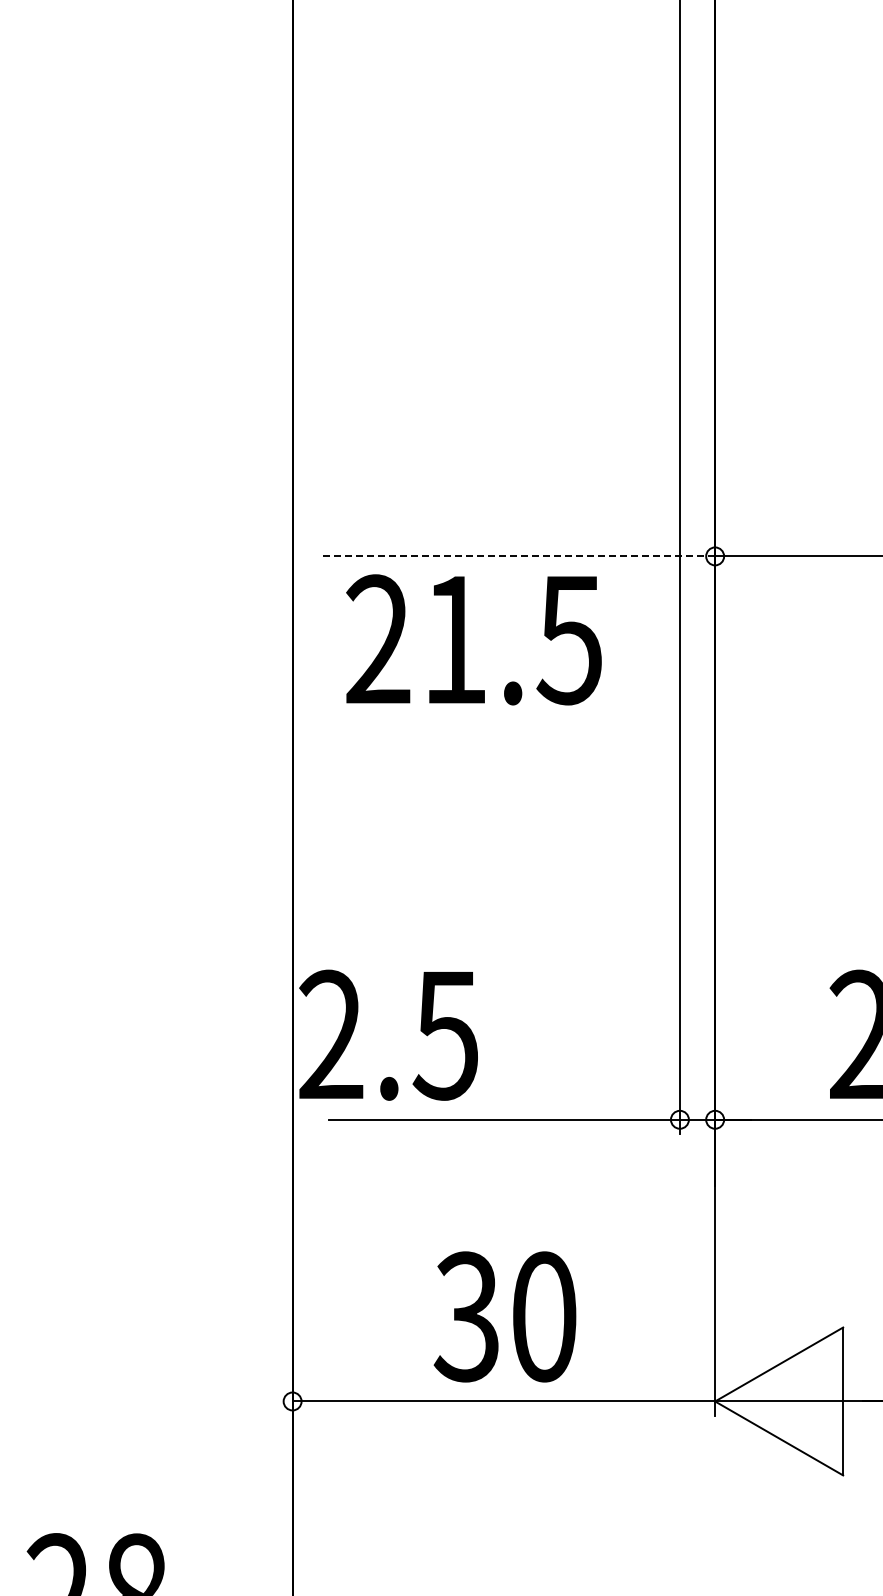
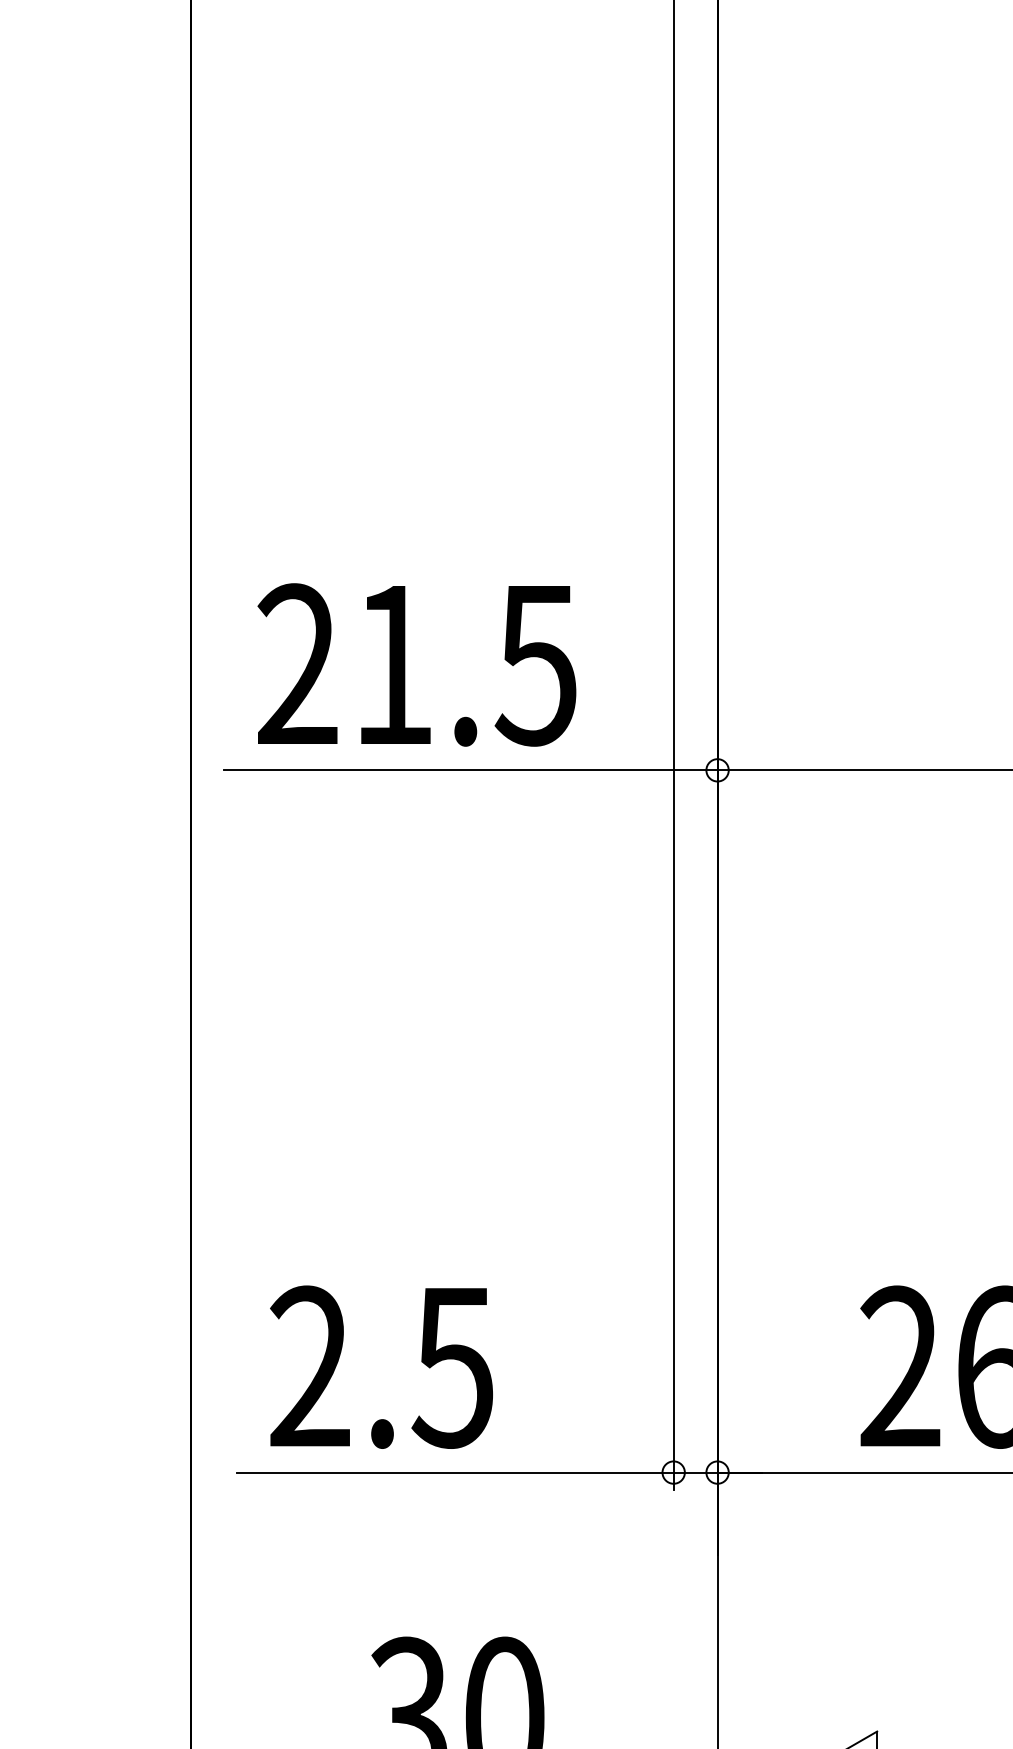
line: (517, 556) -> (471, 770), dashed -> solid
text: (473, 639) -> (416, 664), moved
text: (388, 1034) -> (381, 1366), moved

